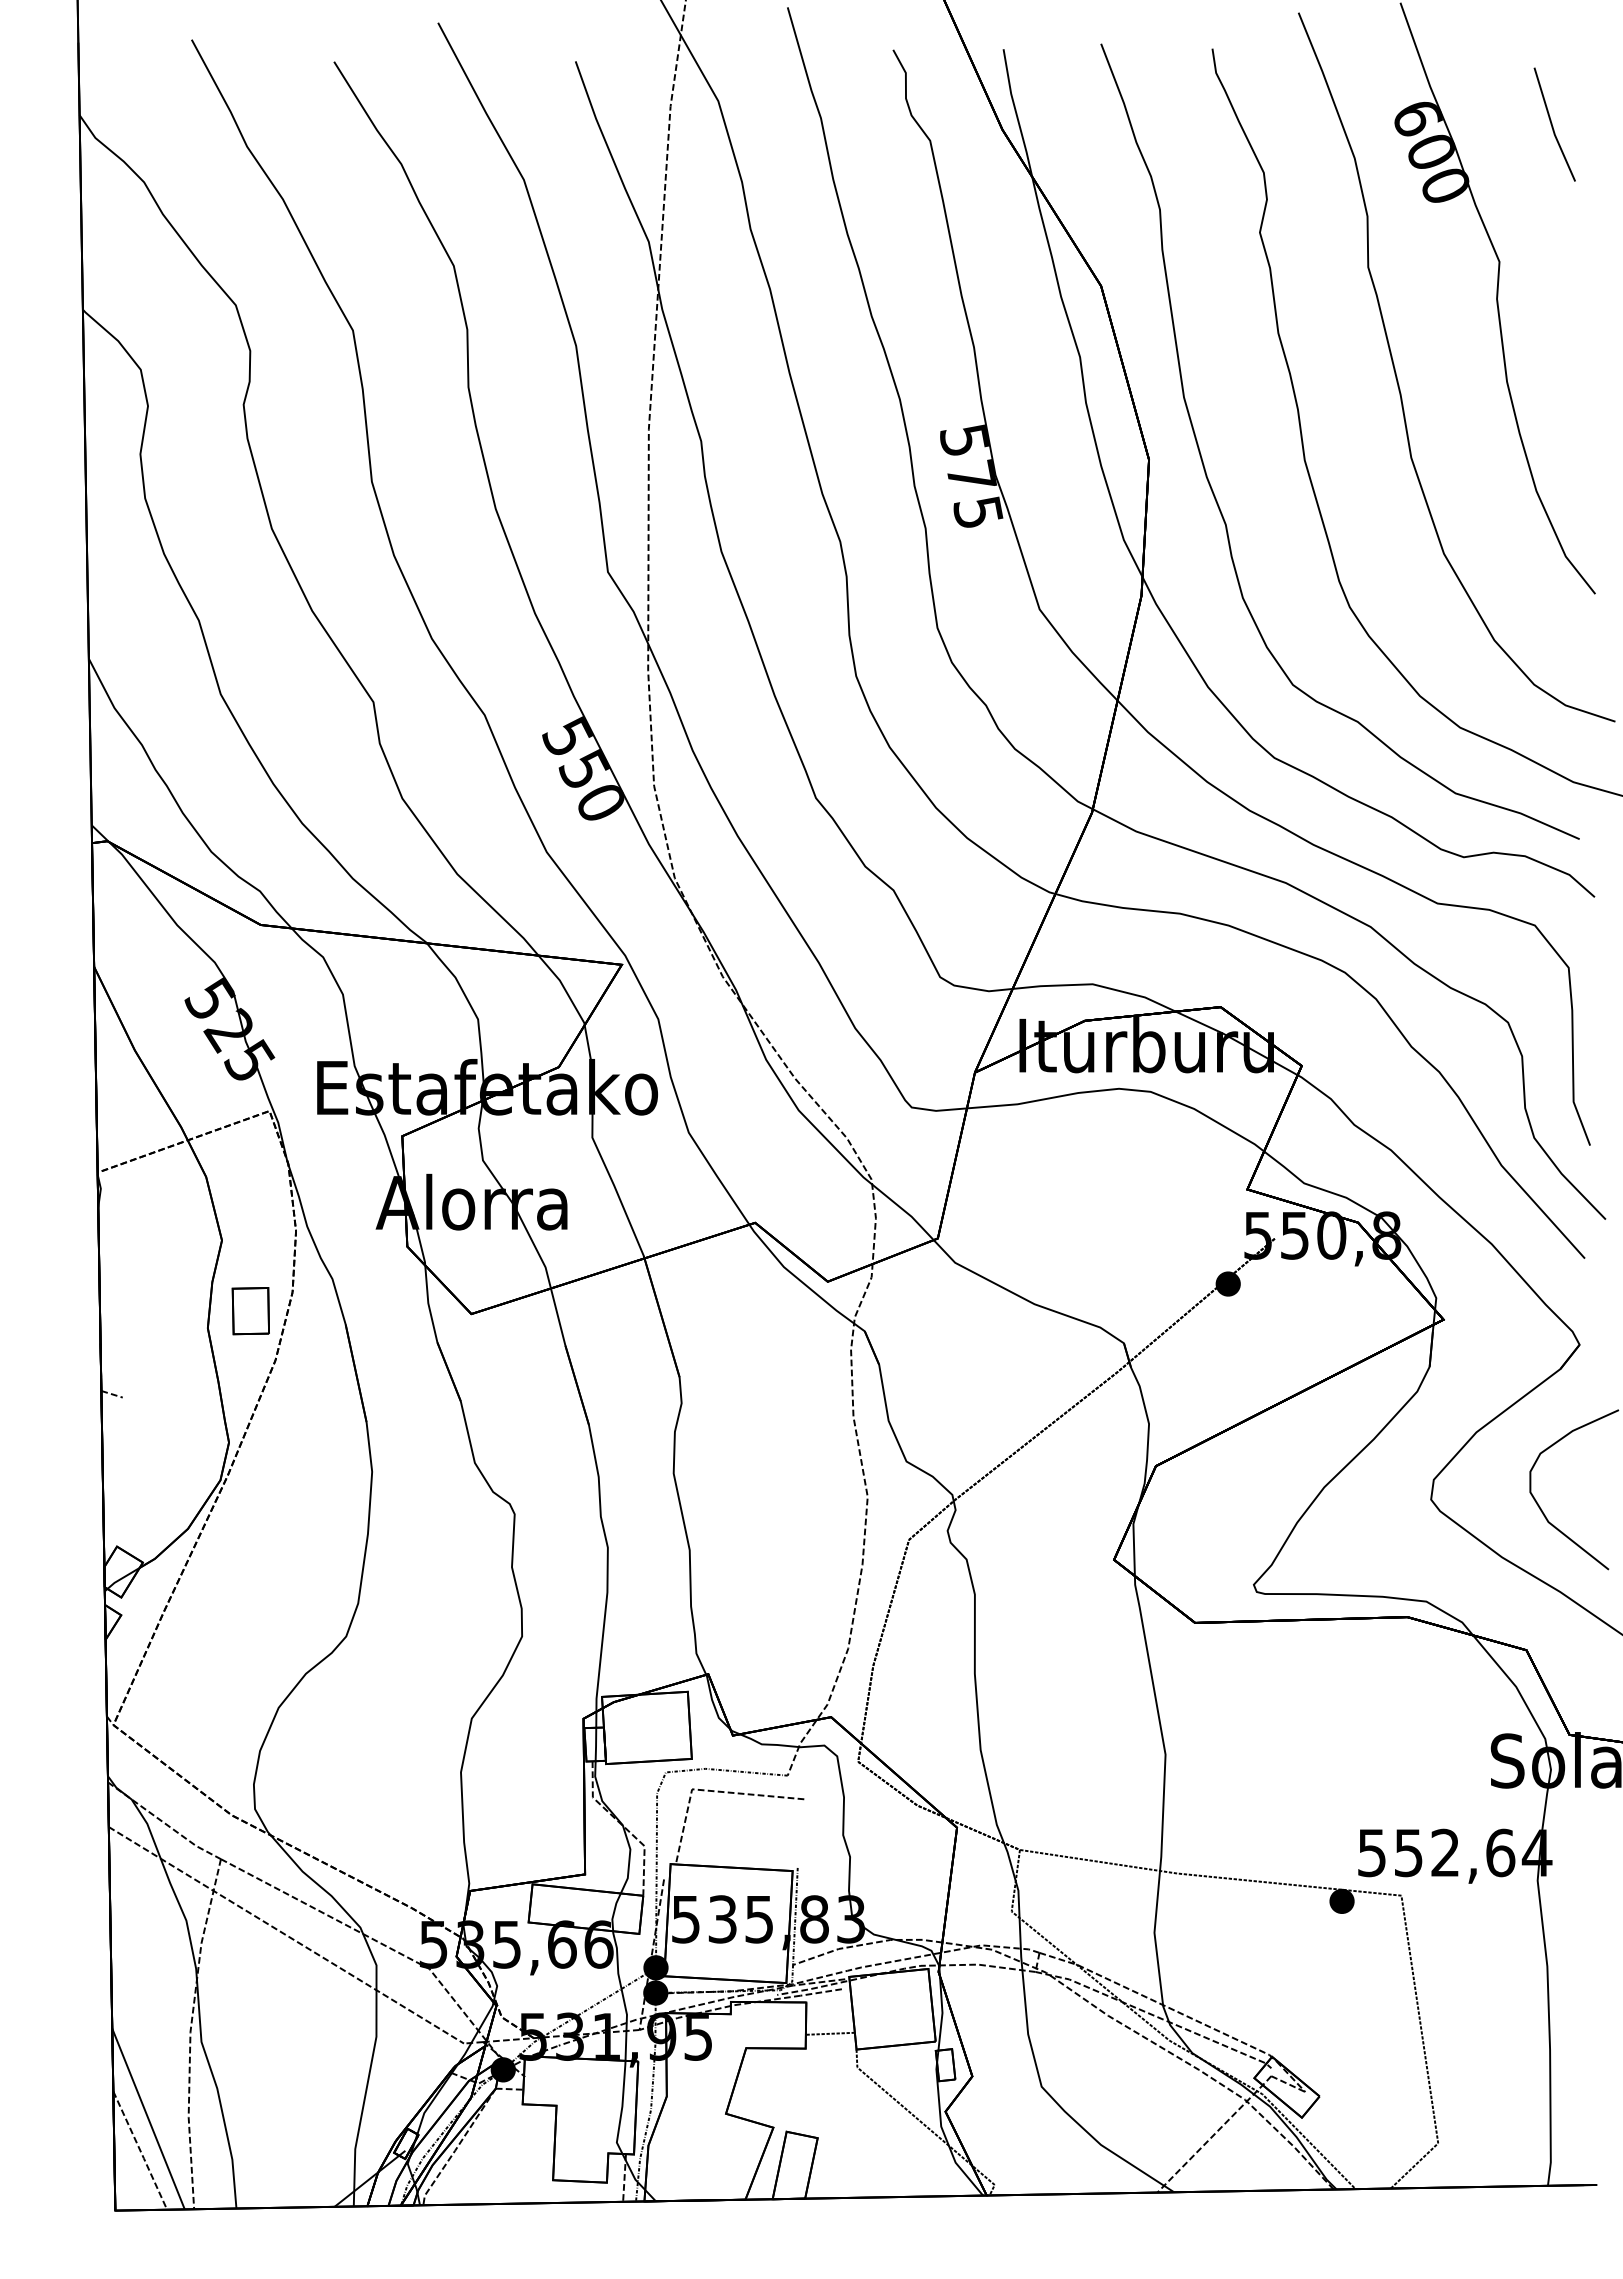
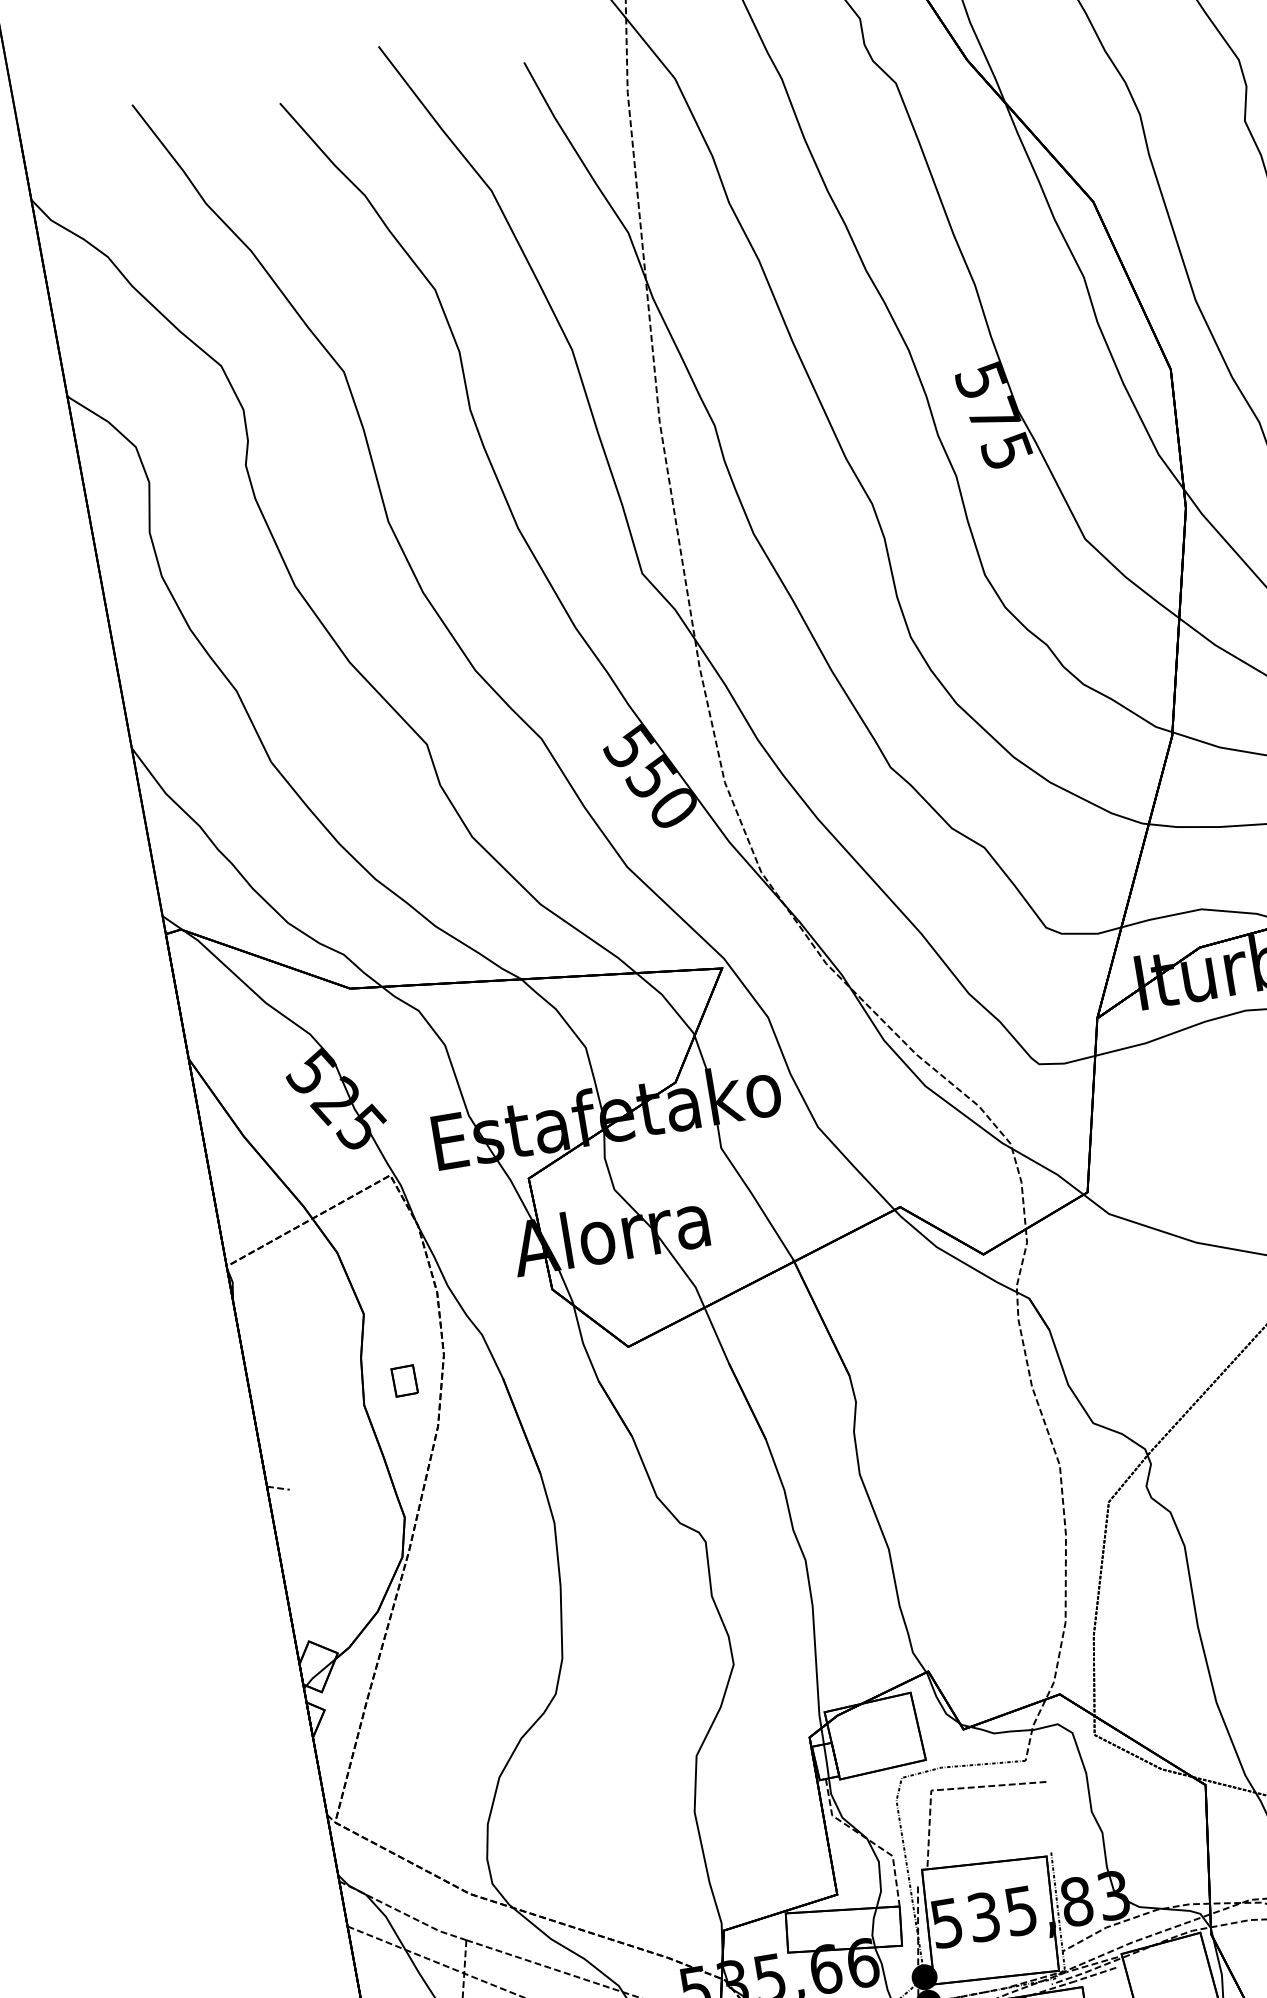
part: (250, 1311) -> (404, 1381), size x0.6

